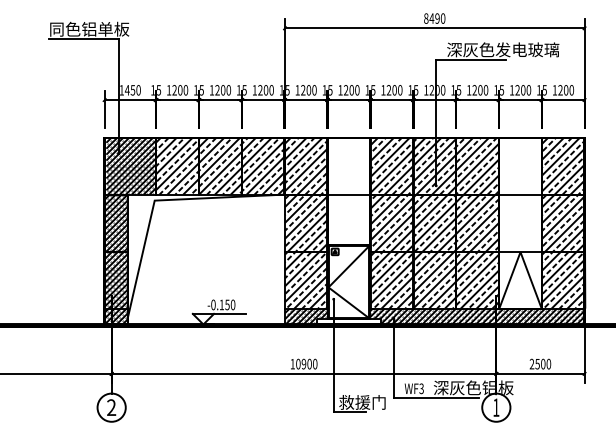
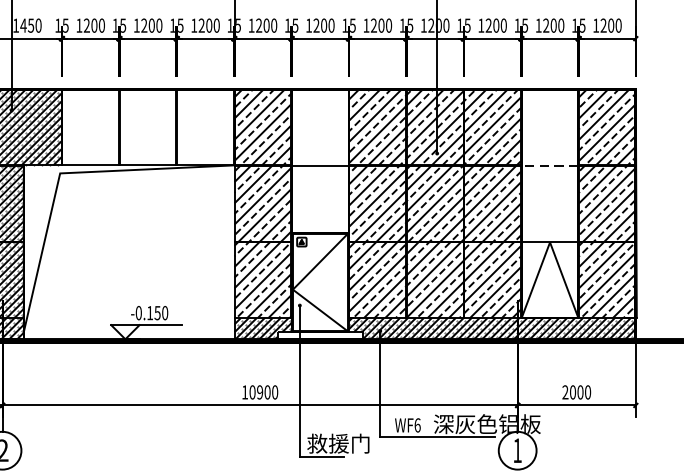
hatch: (220, 166) -> (148, 127), removed
line: (520, 195) -> (550, 166), solid -> dashed
text: (537, 363) -> (572, 391), 2500 -> 2000
text: (421, 388) -> (417, 425), WF3 -> WF6

